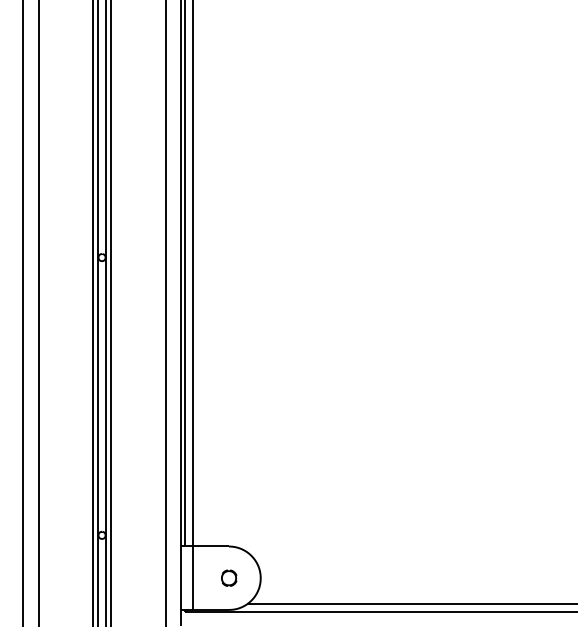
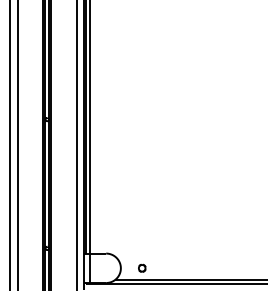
part: (229, 576) -> (142, 267), moved

